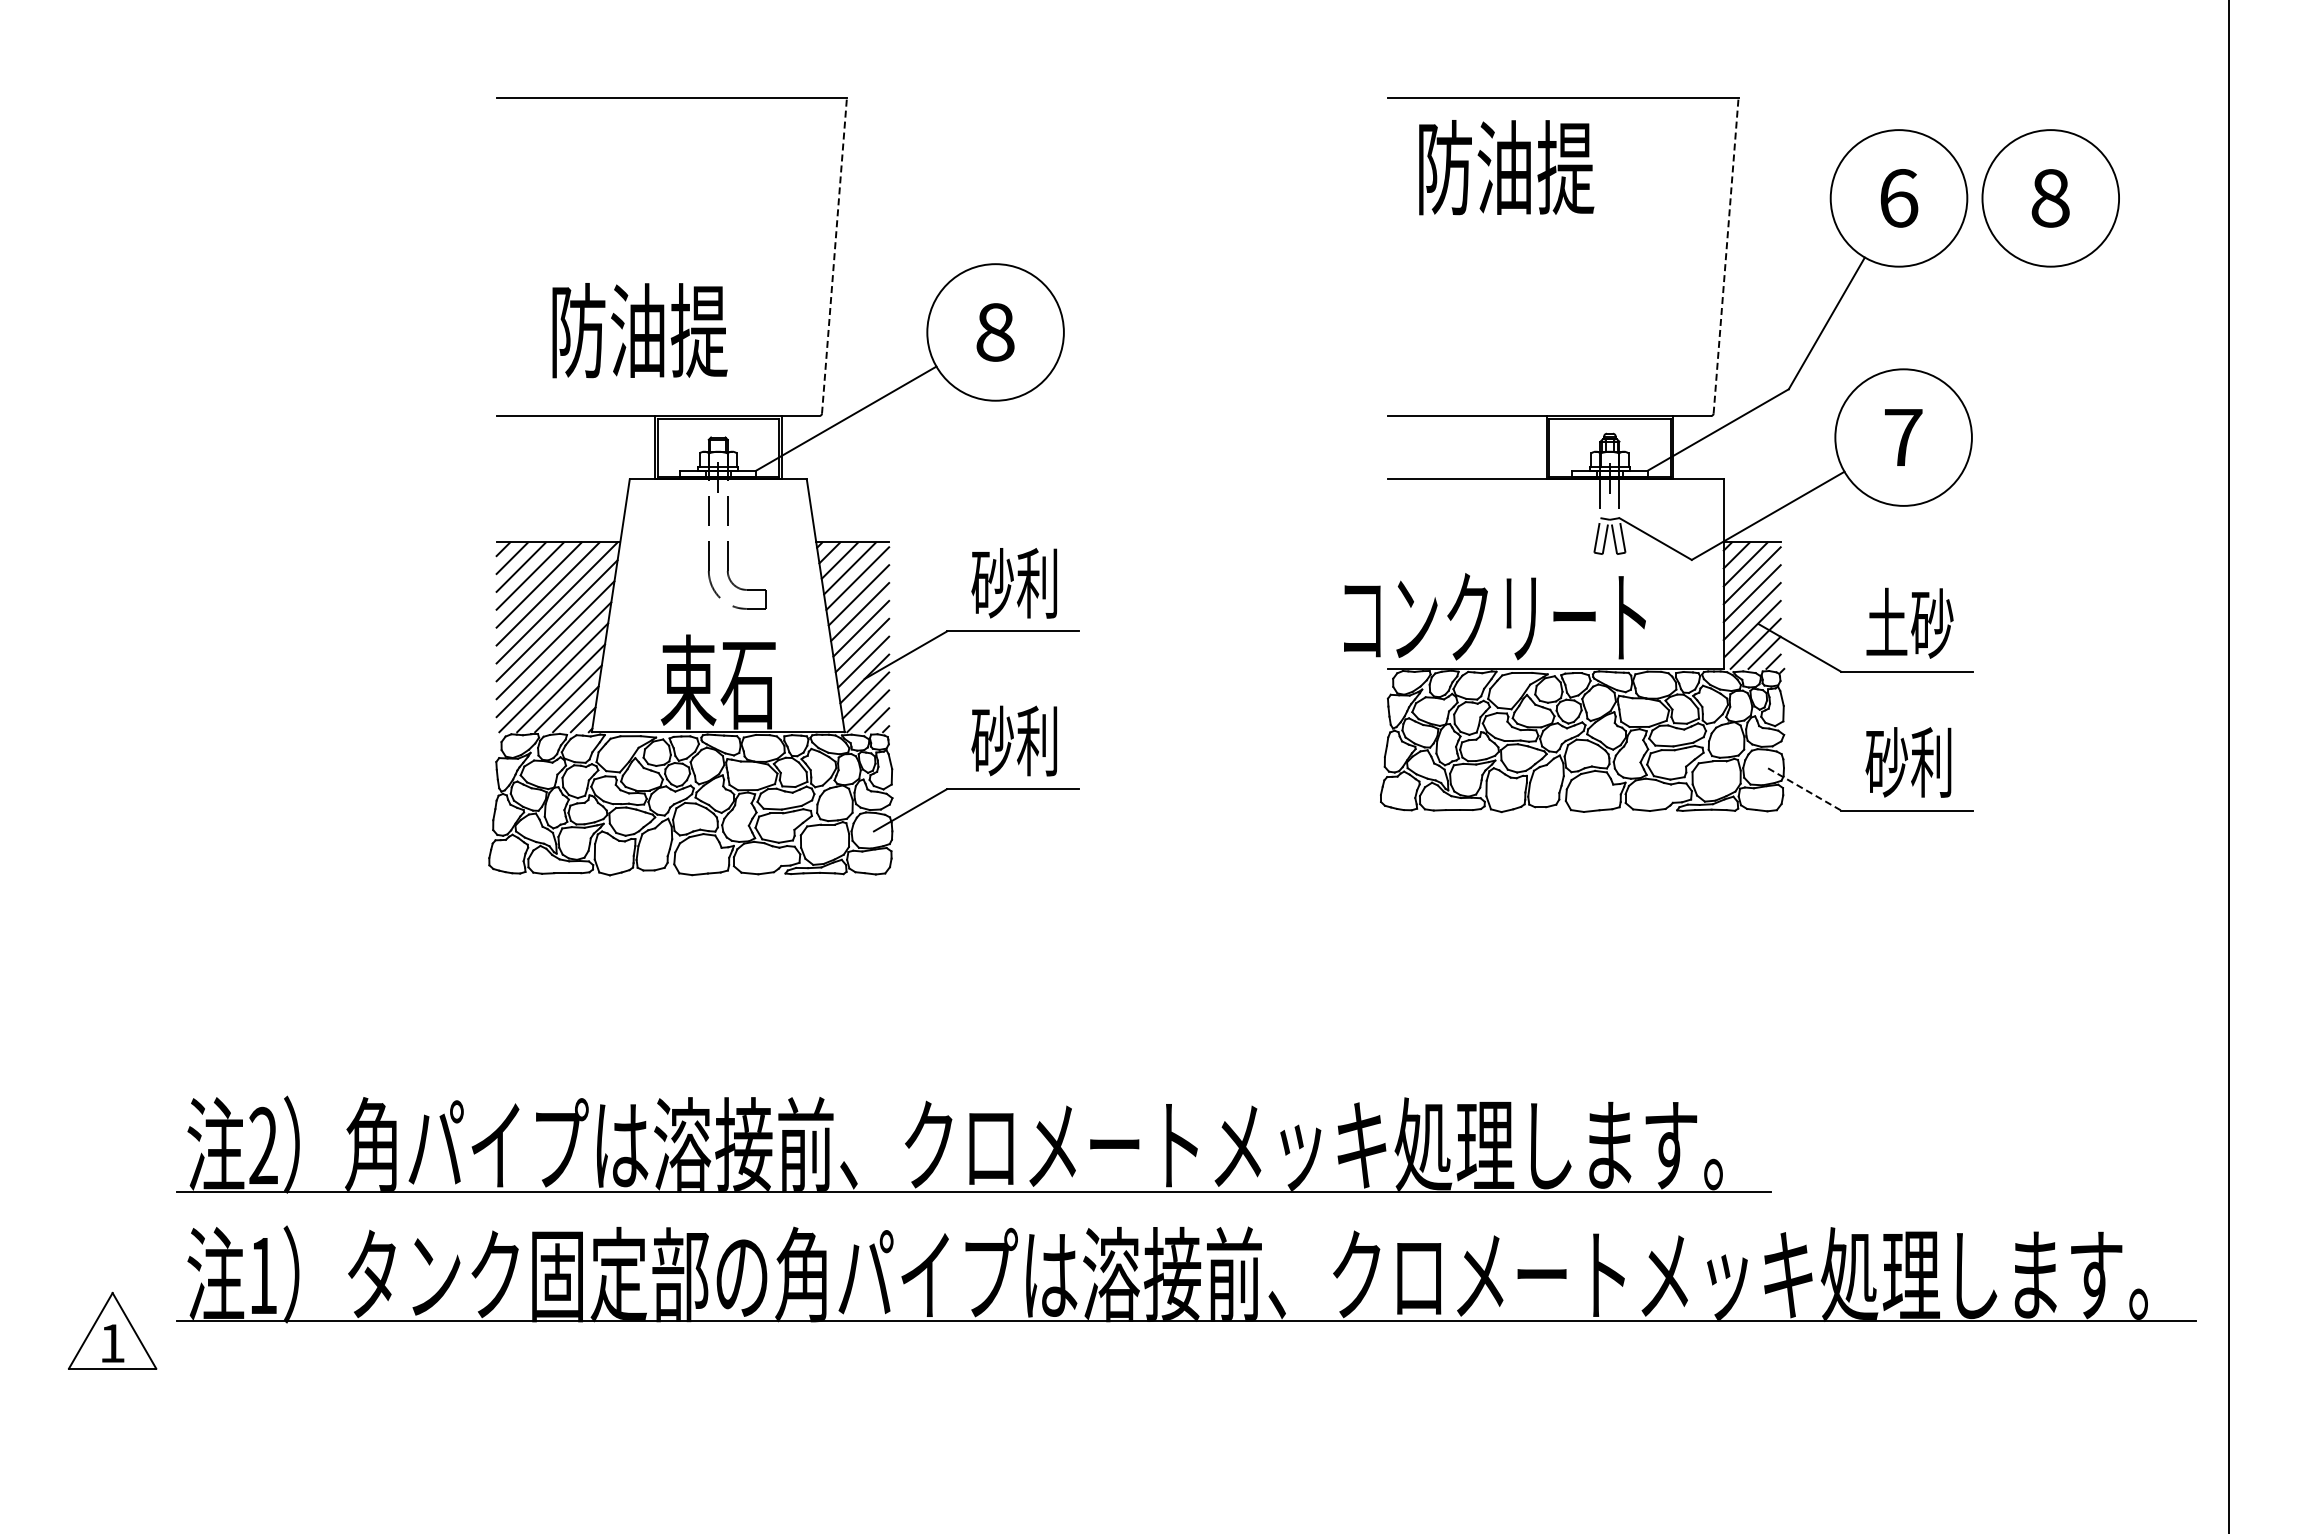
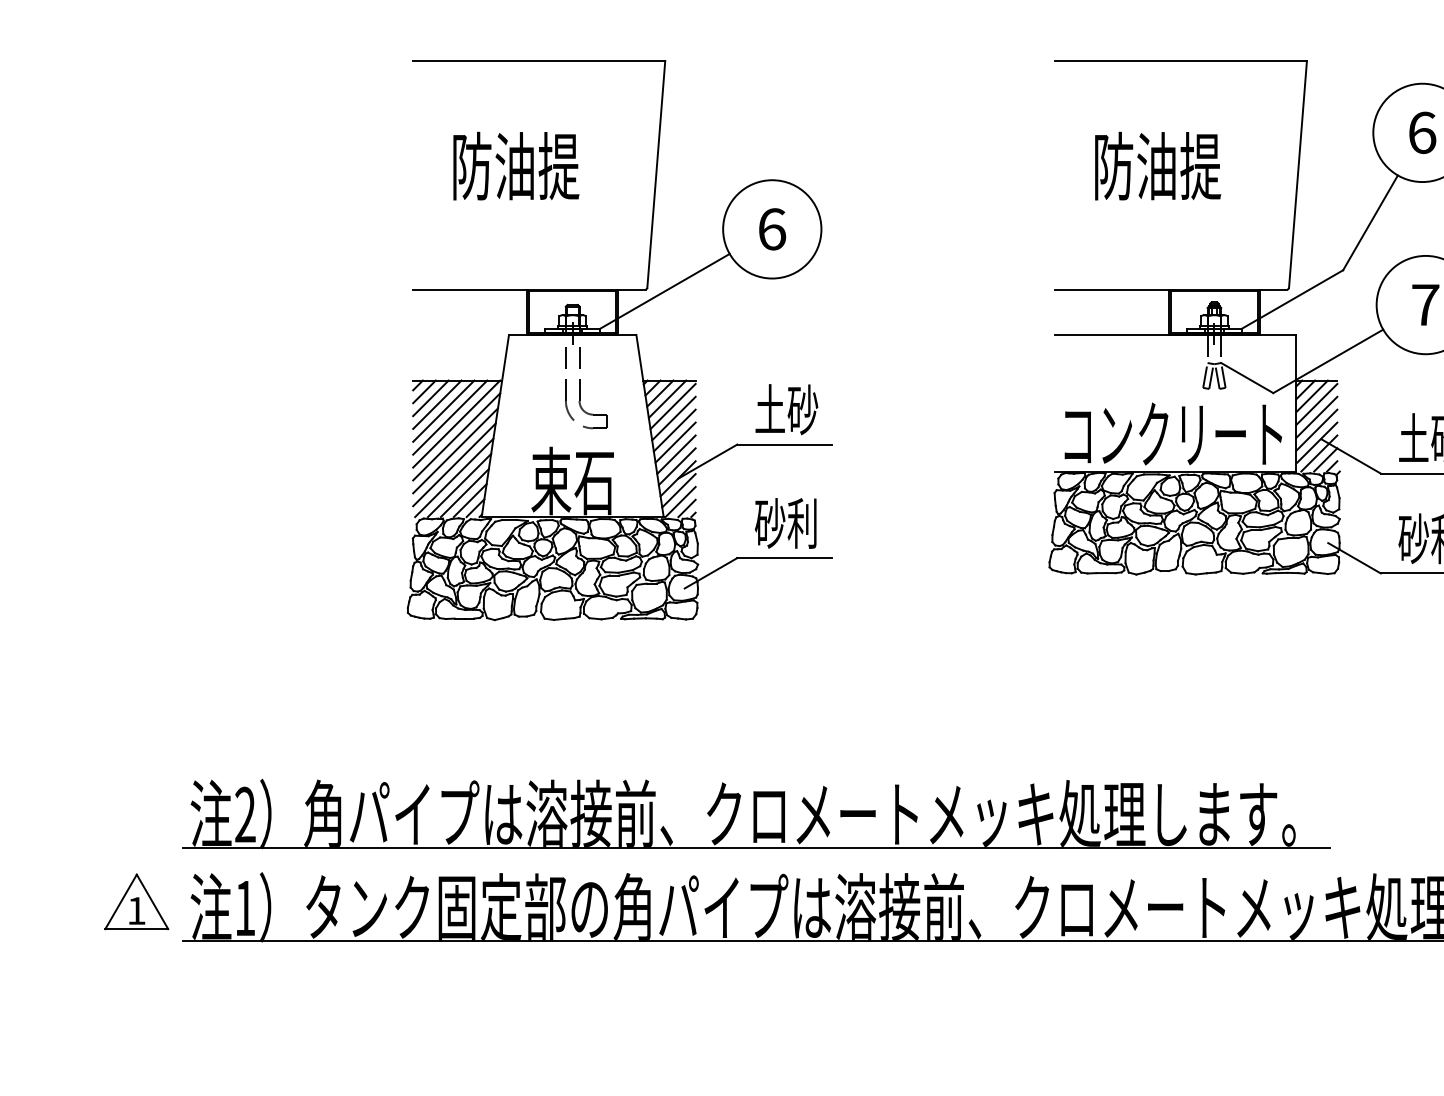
text: (1506, 167) -> (1157, 166), moved
line: (834, 255) -> (656, 174), dashed -> solid
line: (1726, 255) -> (1298, 174), dashed -> solid
text: (639, 330) -> (515, 166), moved
text: (995, 332) -> (772, 229), 8 -> 6
text: (1015, 582) -> (786, 409), 砂利 -> 土砂
text: (1494, 616) -> (1173, 433), moved
line: (1805, 789) -> (1355, 558), dashed -> solid
part: (112, 1330) -> (136, 901), moved

